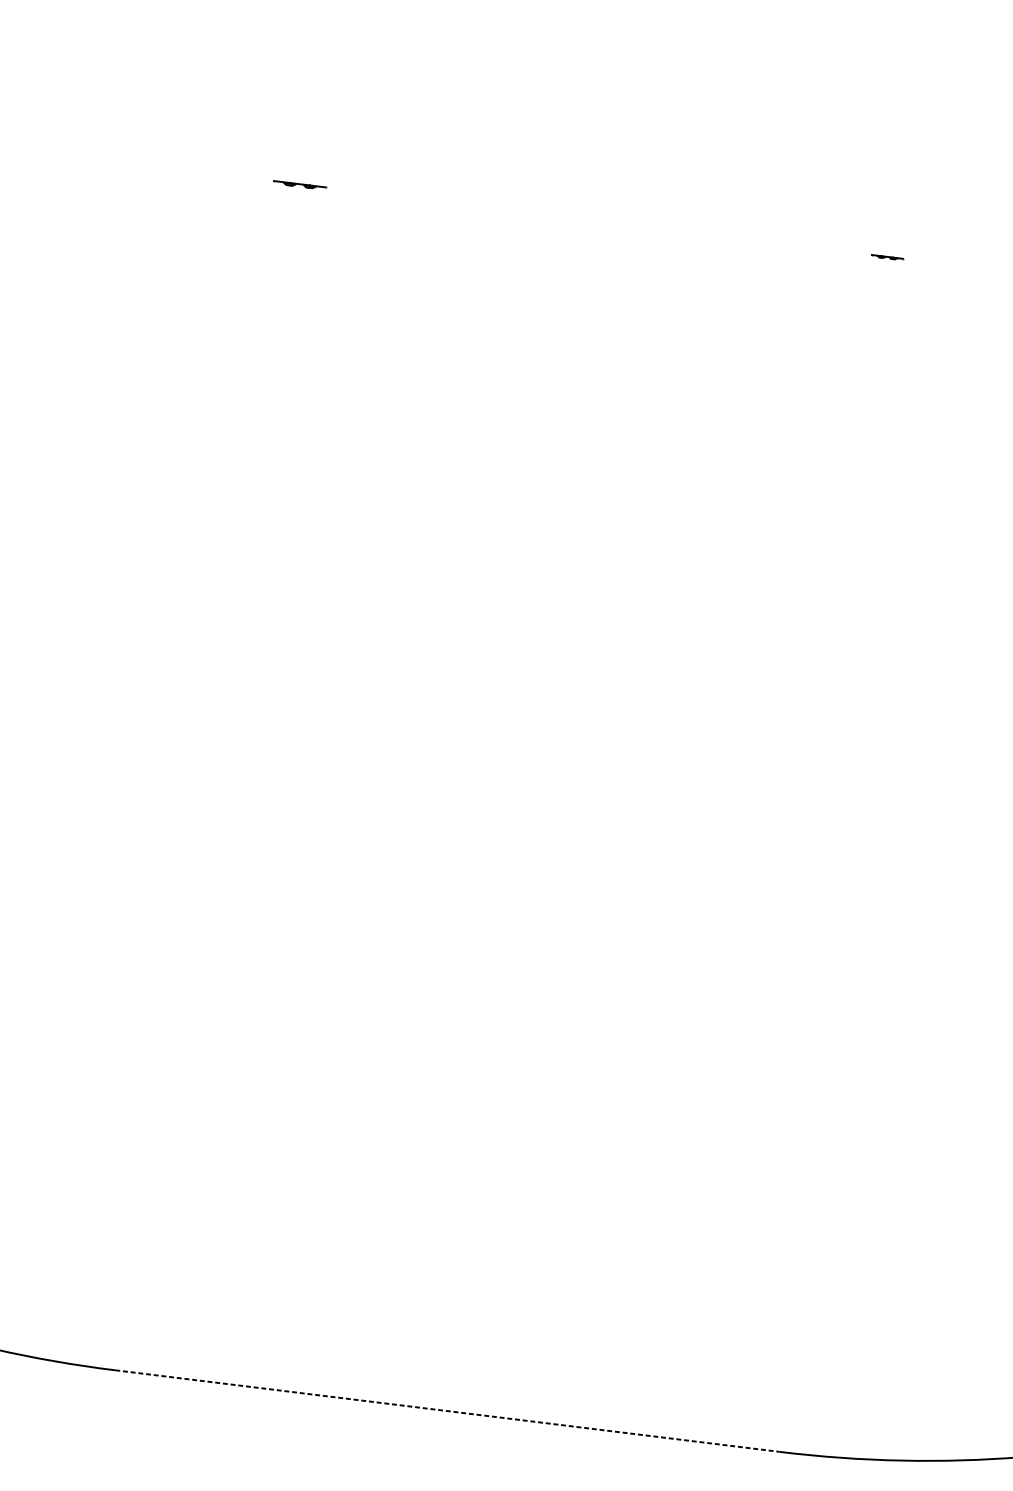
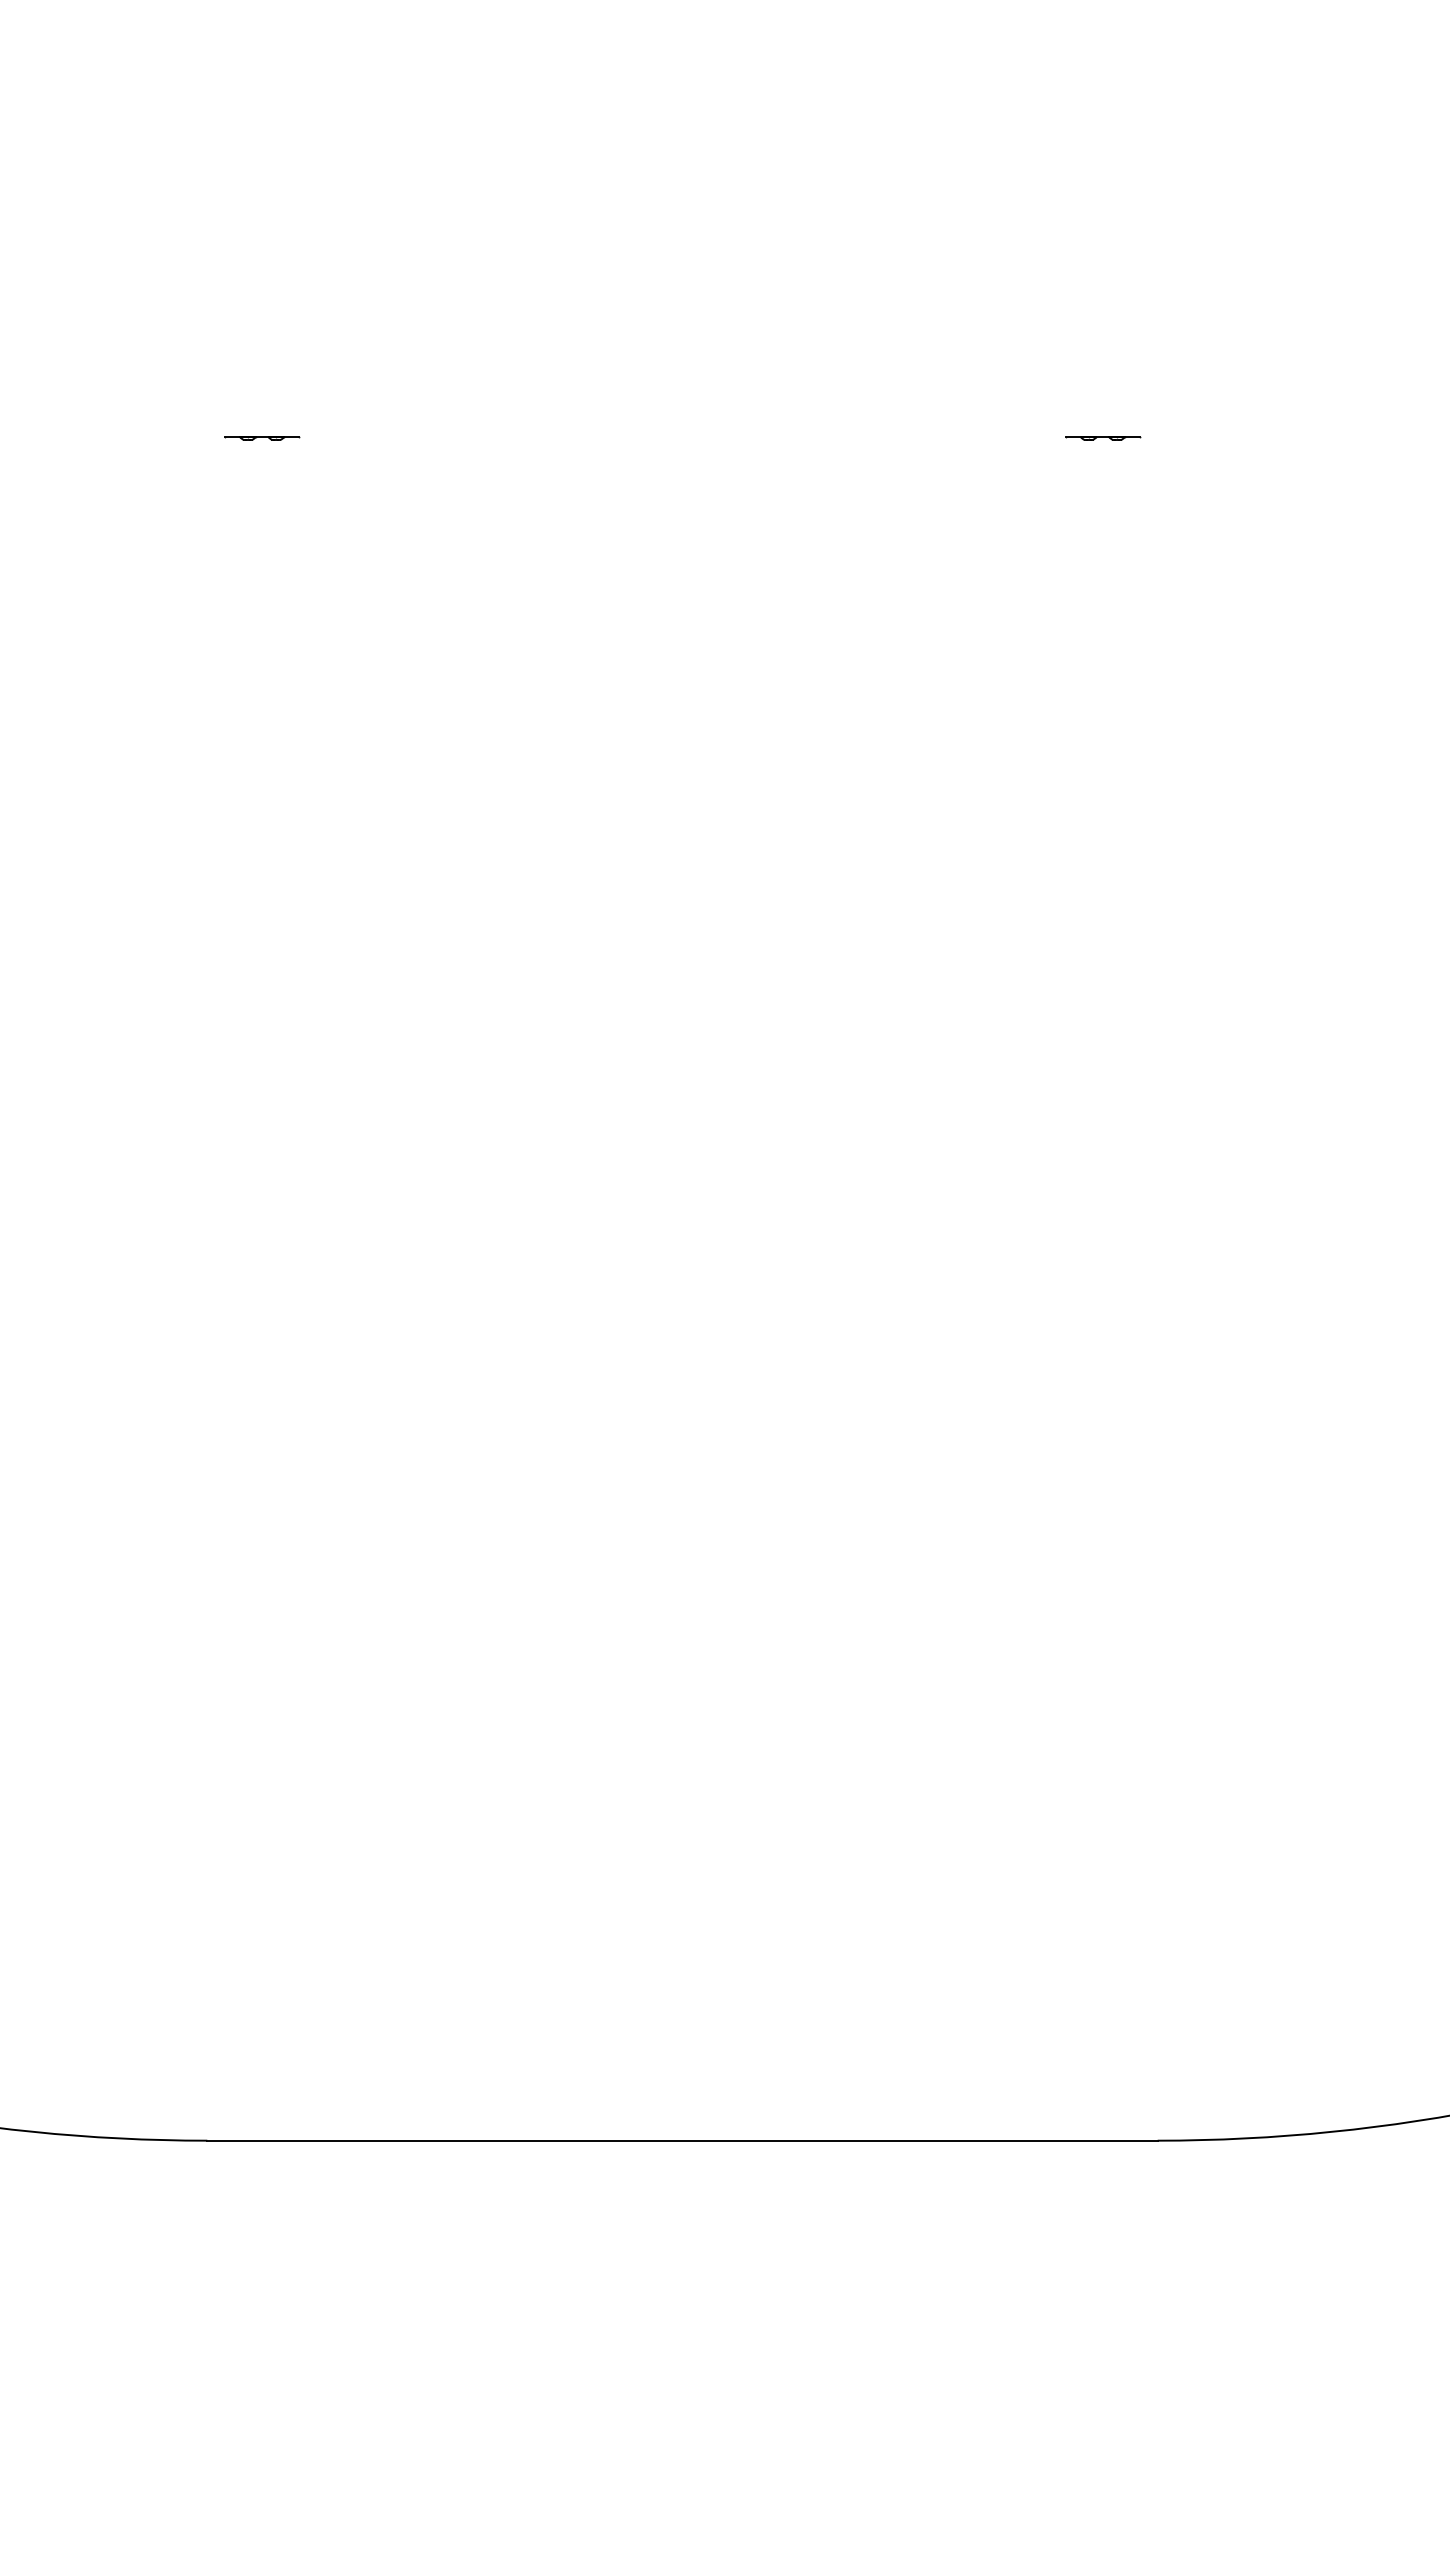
part: (887, 257) -> (1103, 438), size x1.67
line: (448, 1411) -> (683, 2140), dashed -> solid

